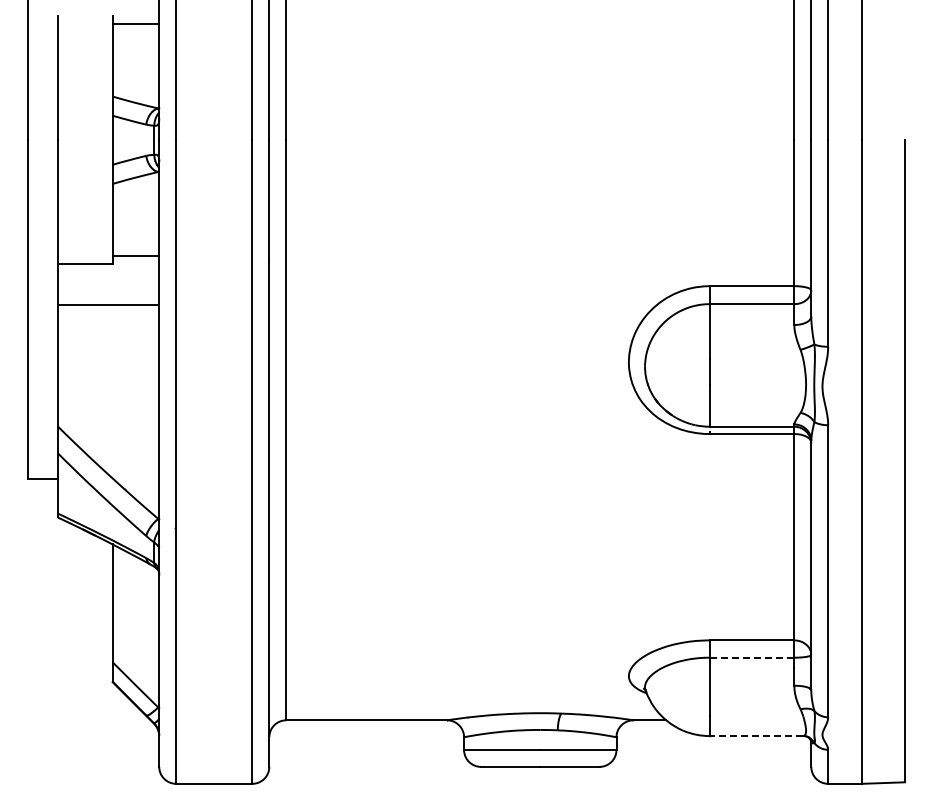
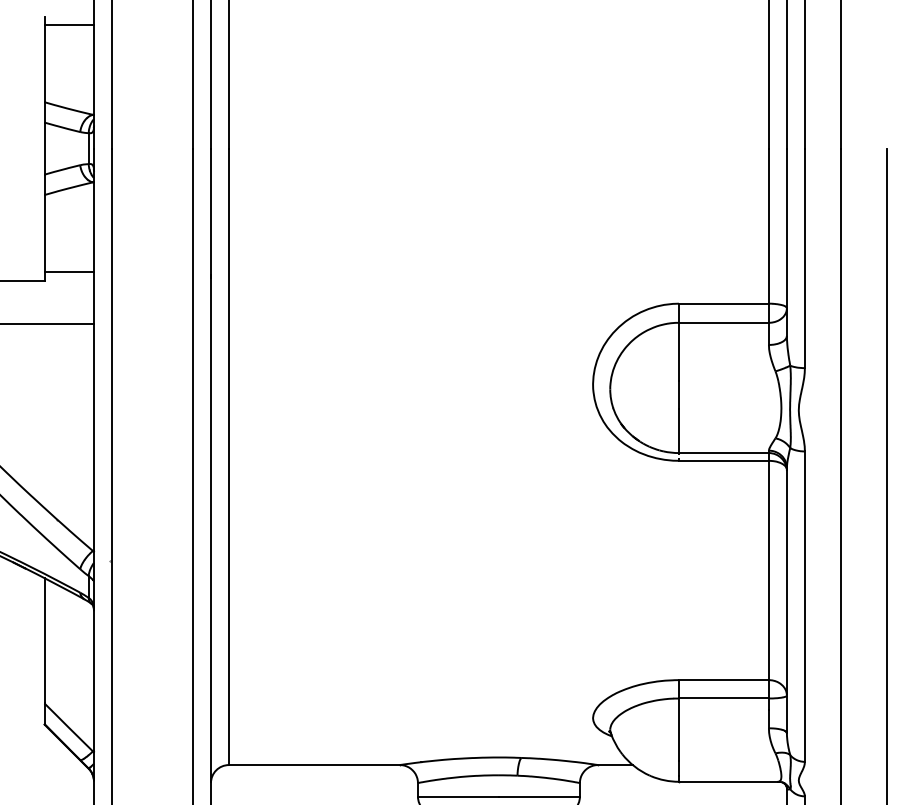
line: (751, 657) -> (723, 698), dashed -> solid
line: (756, 736) -> (728, 782), dashed -> solid

